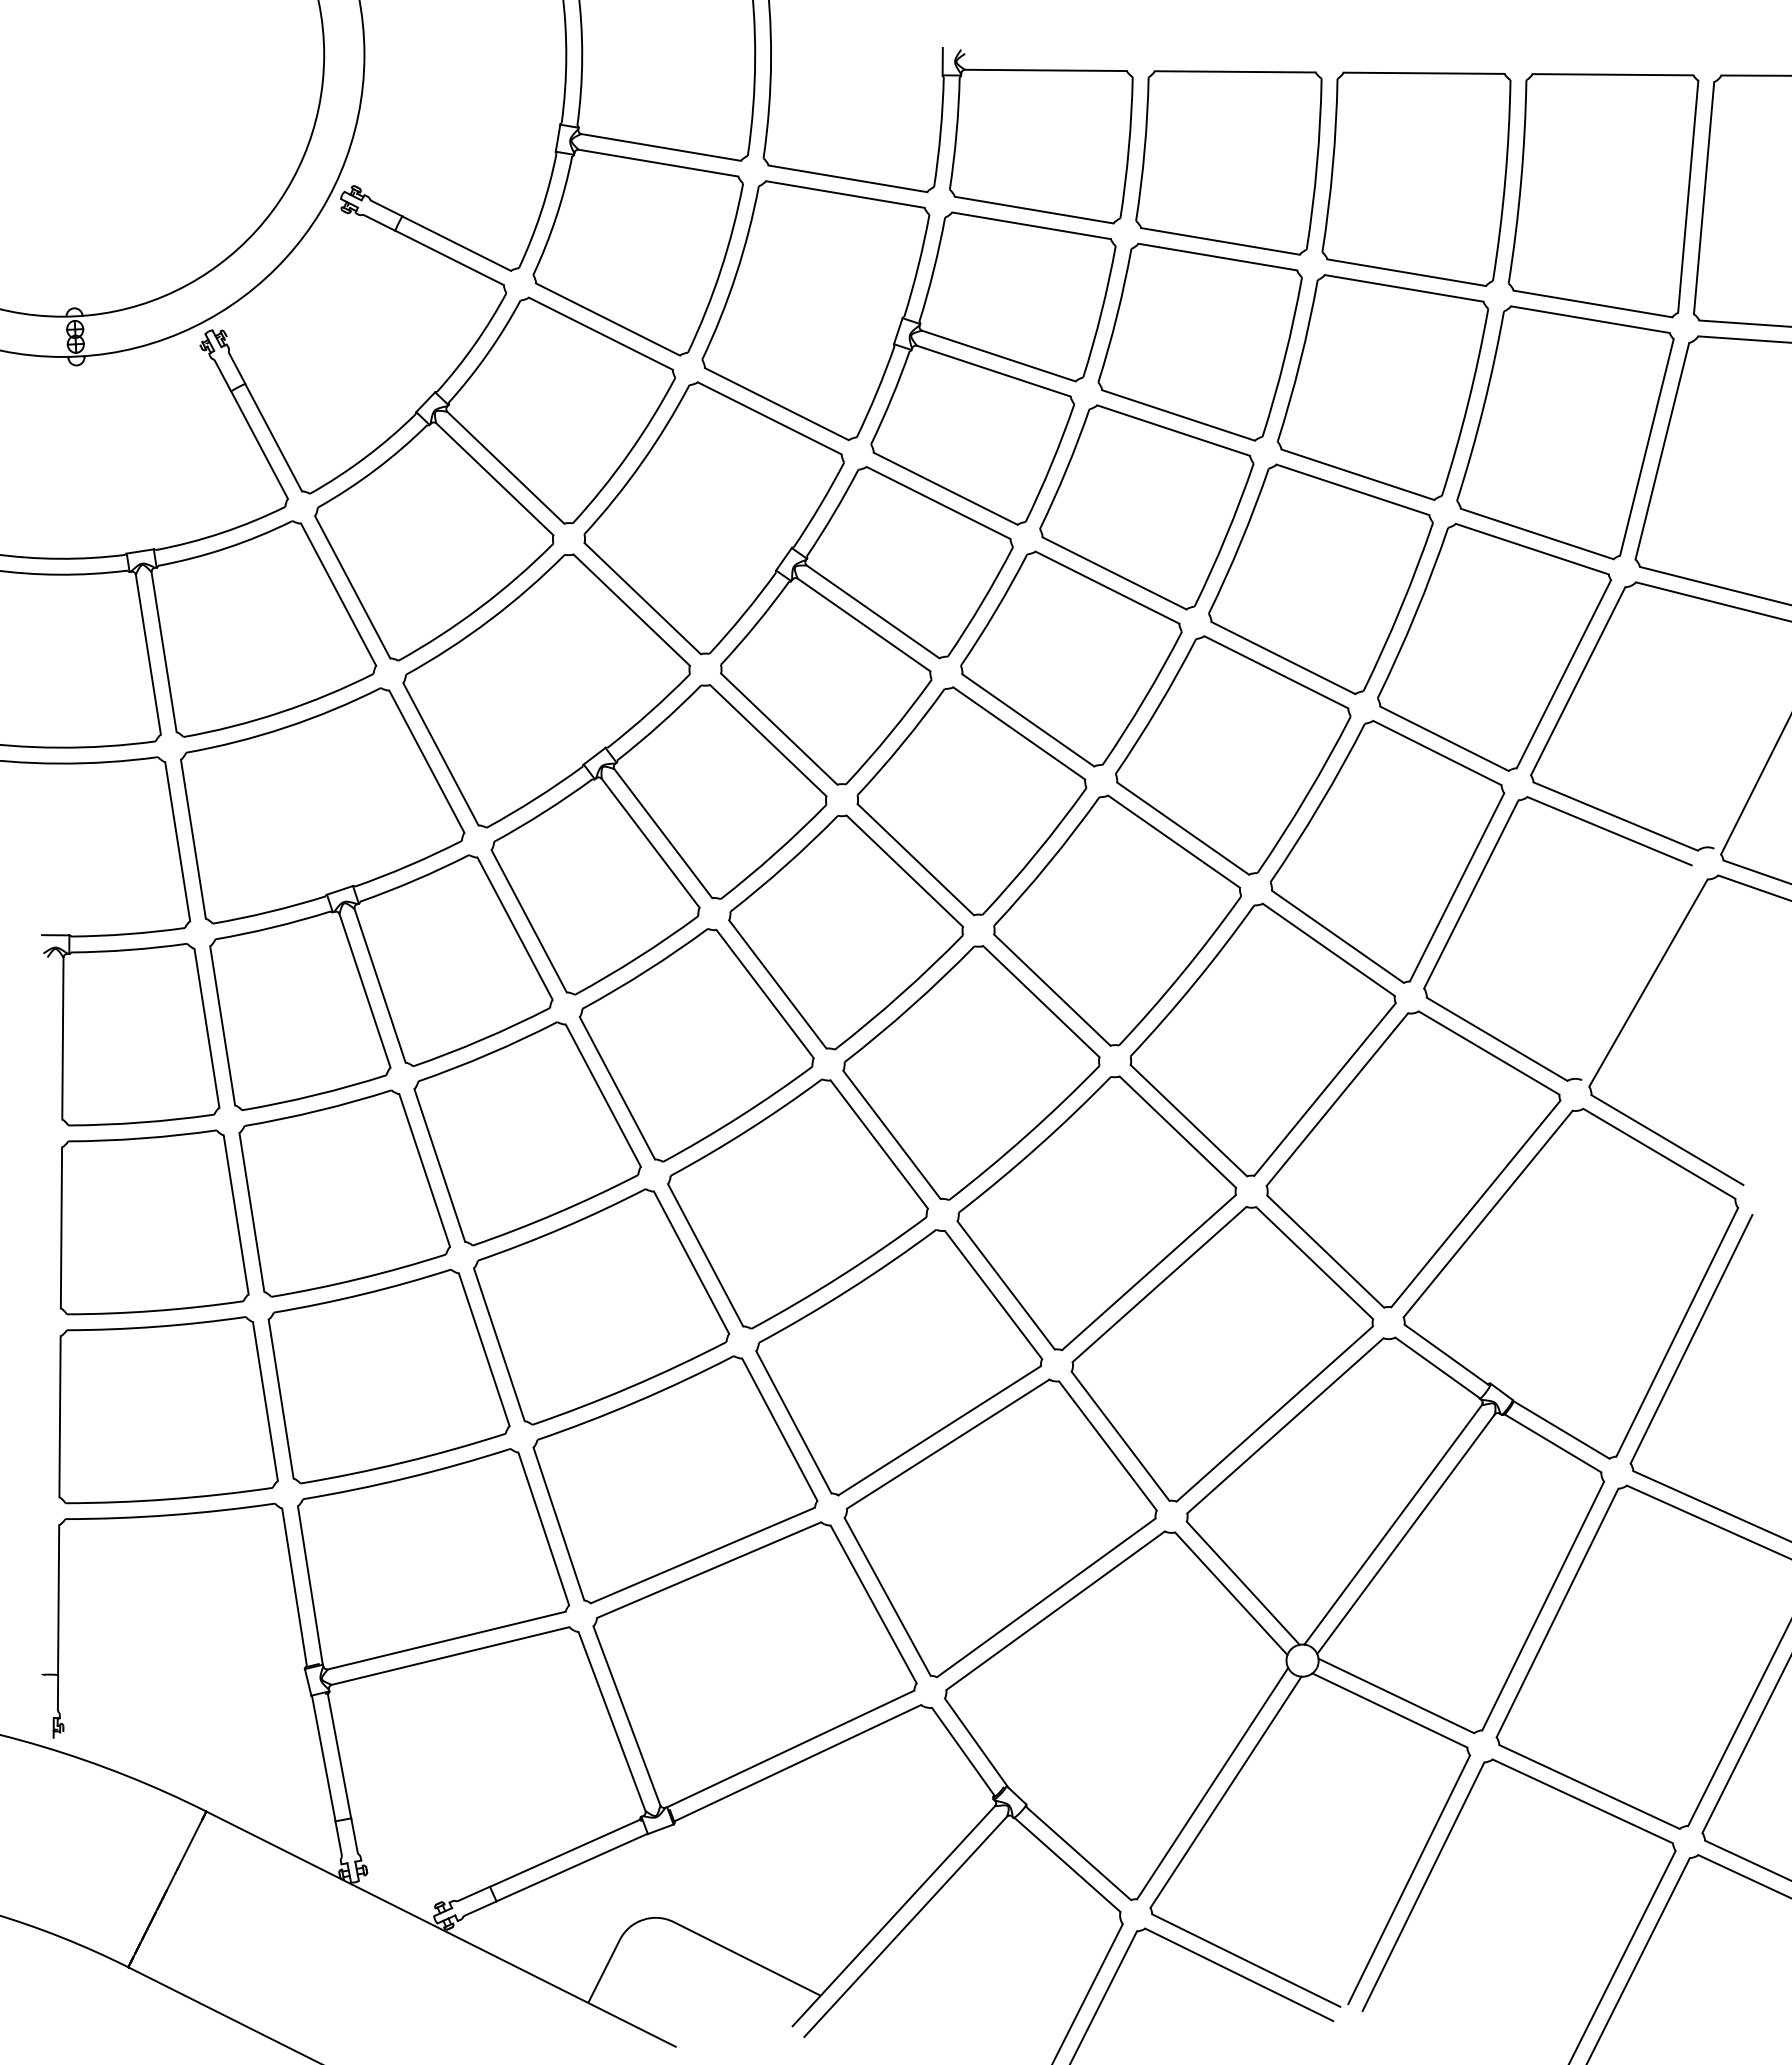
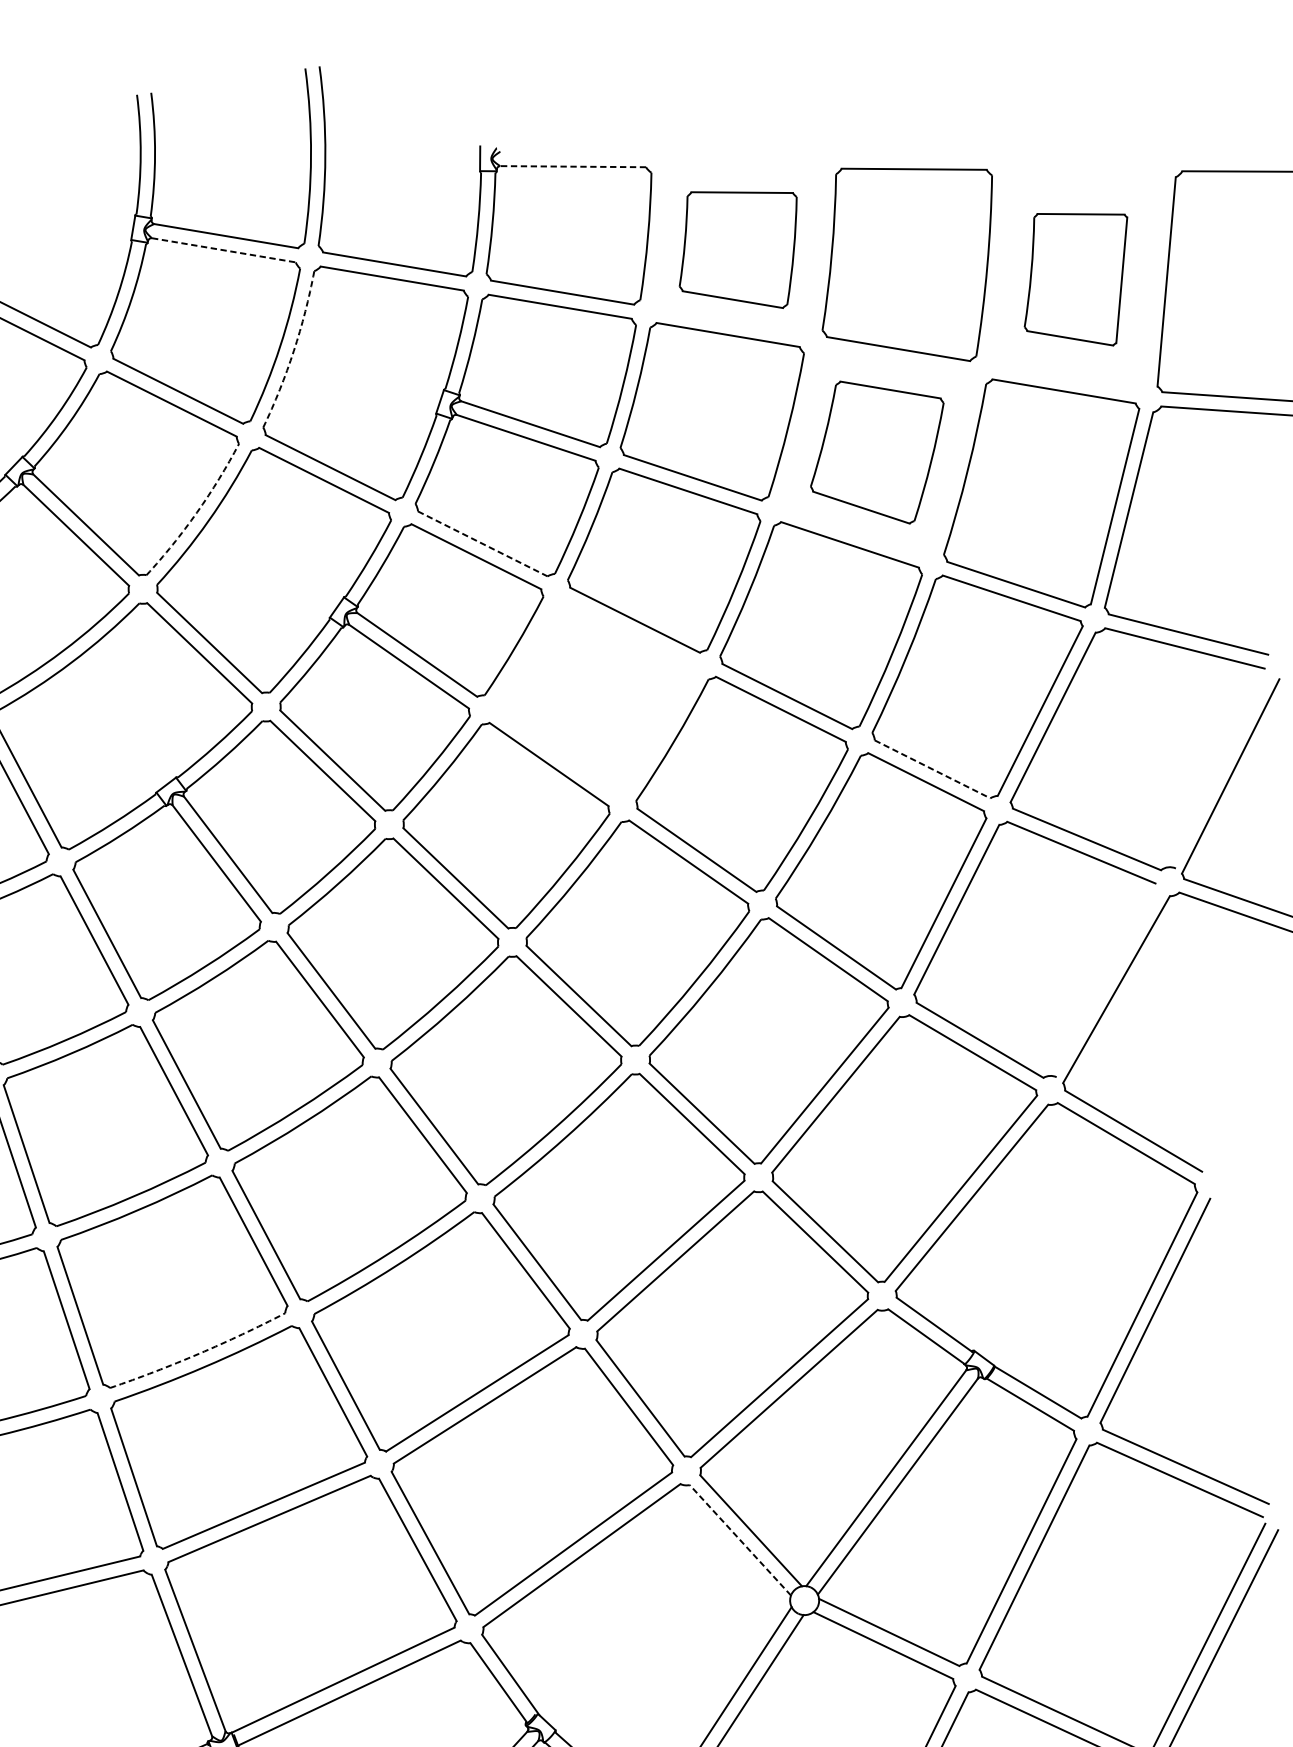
line: (1045, 70) -> (572, 166), solid -> dashed
part: (1228, 162) -> (737, 249), size x0.7
line: (658, 163) -> (223, 250), solid -> dashed
part: (1603, 195) -> (1075, 279), size x0.6
arc: (736, 274) -> (294, 350), solid -> dashed
part: (1383, 387) -> (877, 452), size x0.7
arc: (628, 453) -> (196, 512), solid -> dashed
line: (946, 489) -> (483, 544), solid -> dashed
part: (1071, 658) -> (596, 696), removed
line: (1444, 738) -> (932, 769), solid -> dashed
arc: (630, 1386) -> (198, 1353), solid -> dashed
line: (1230, 1593) -> (739, 1540), solid -> dashed

